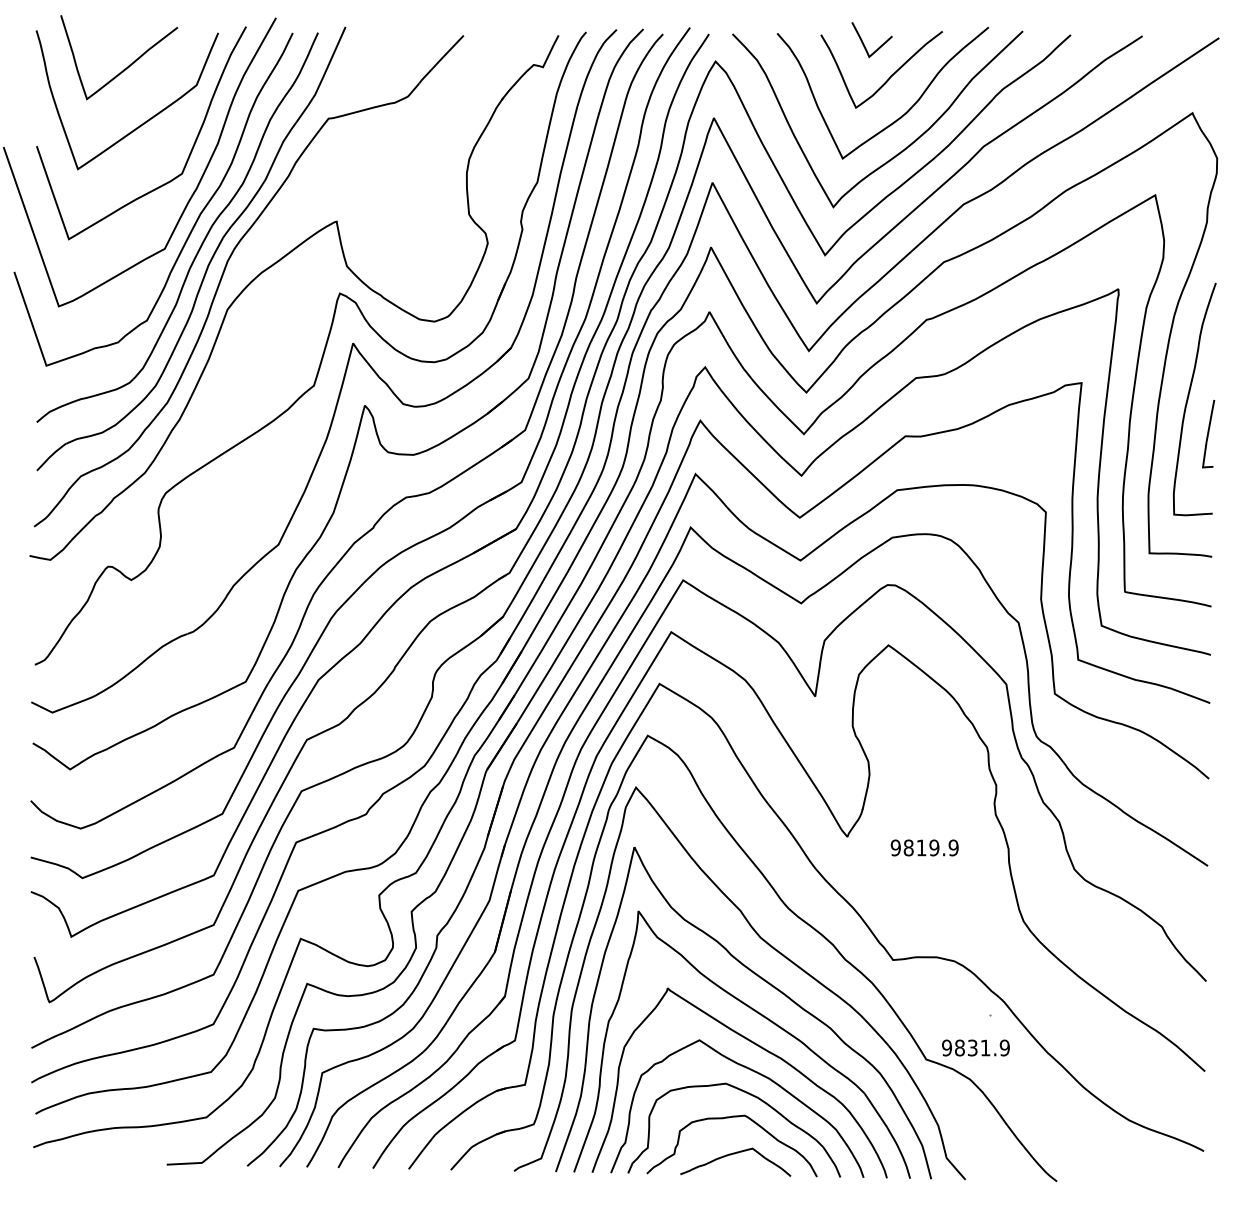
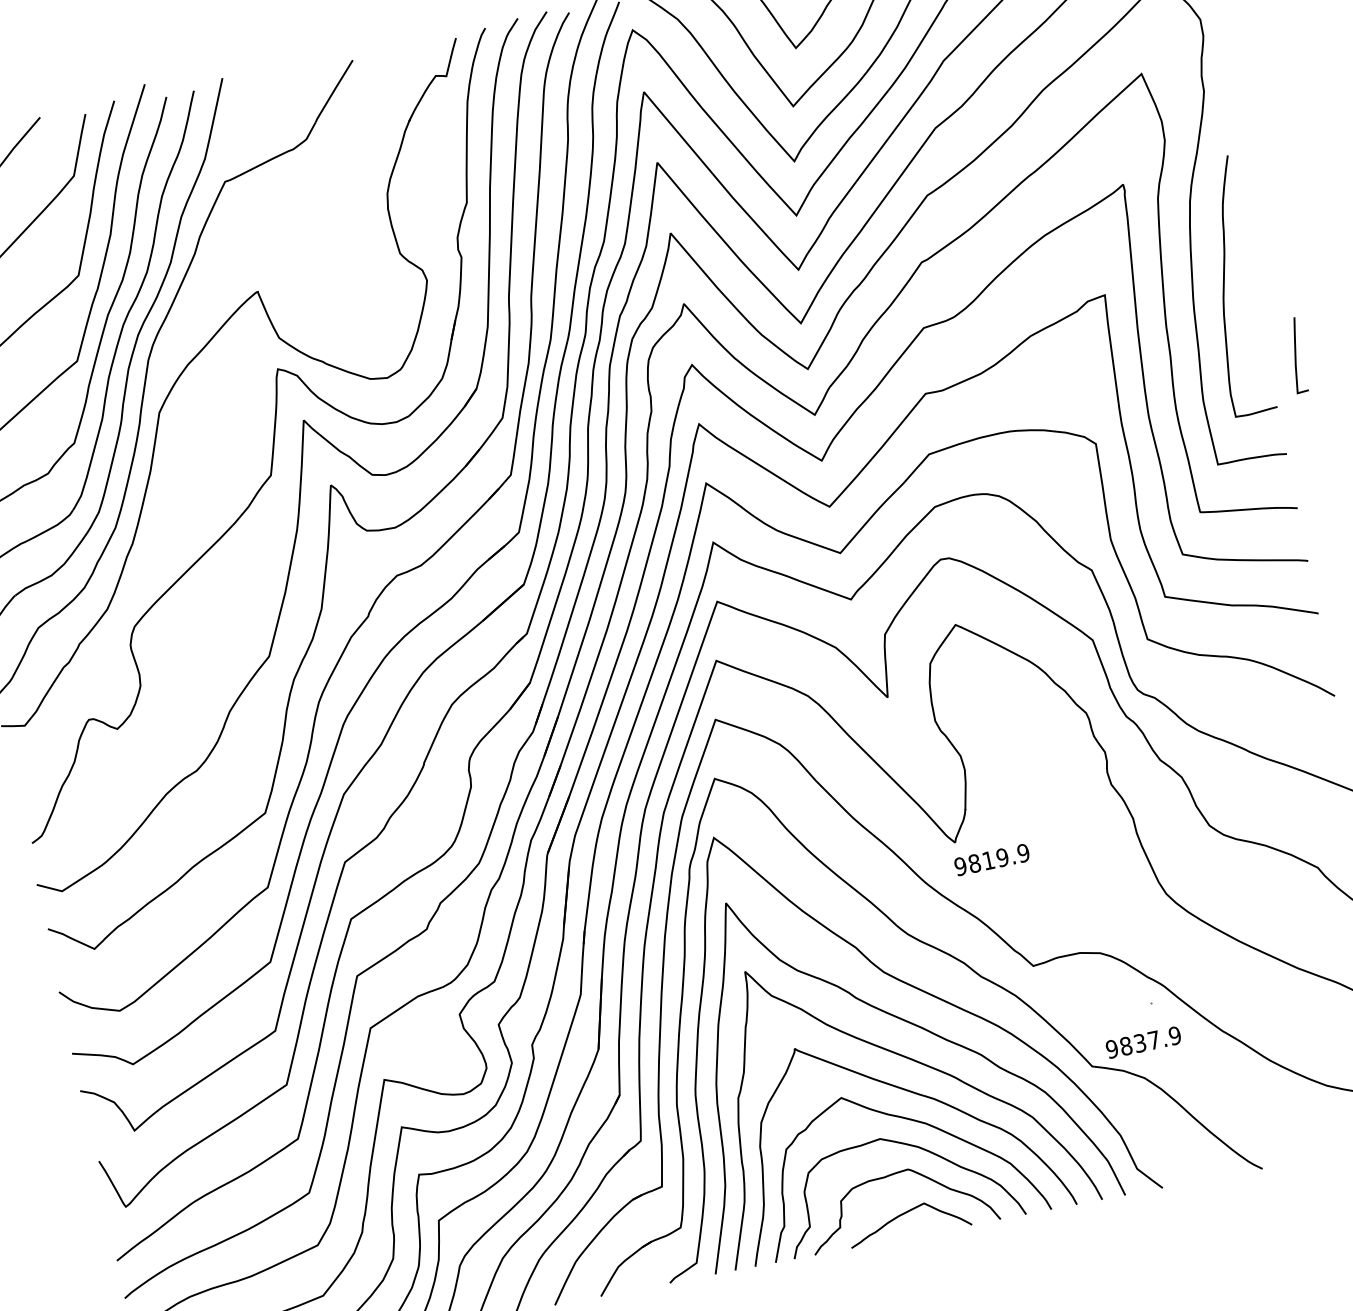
curve: (1208, 434) -> (1296, 356), moved
text: (924, 847) -> (991, 859), moved
text: (985, 1047) -> (1153, 1039), 9831.9 -> 9837.9

